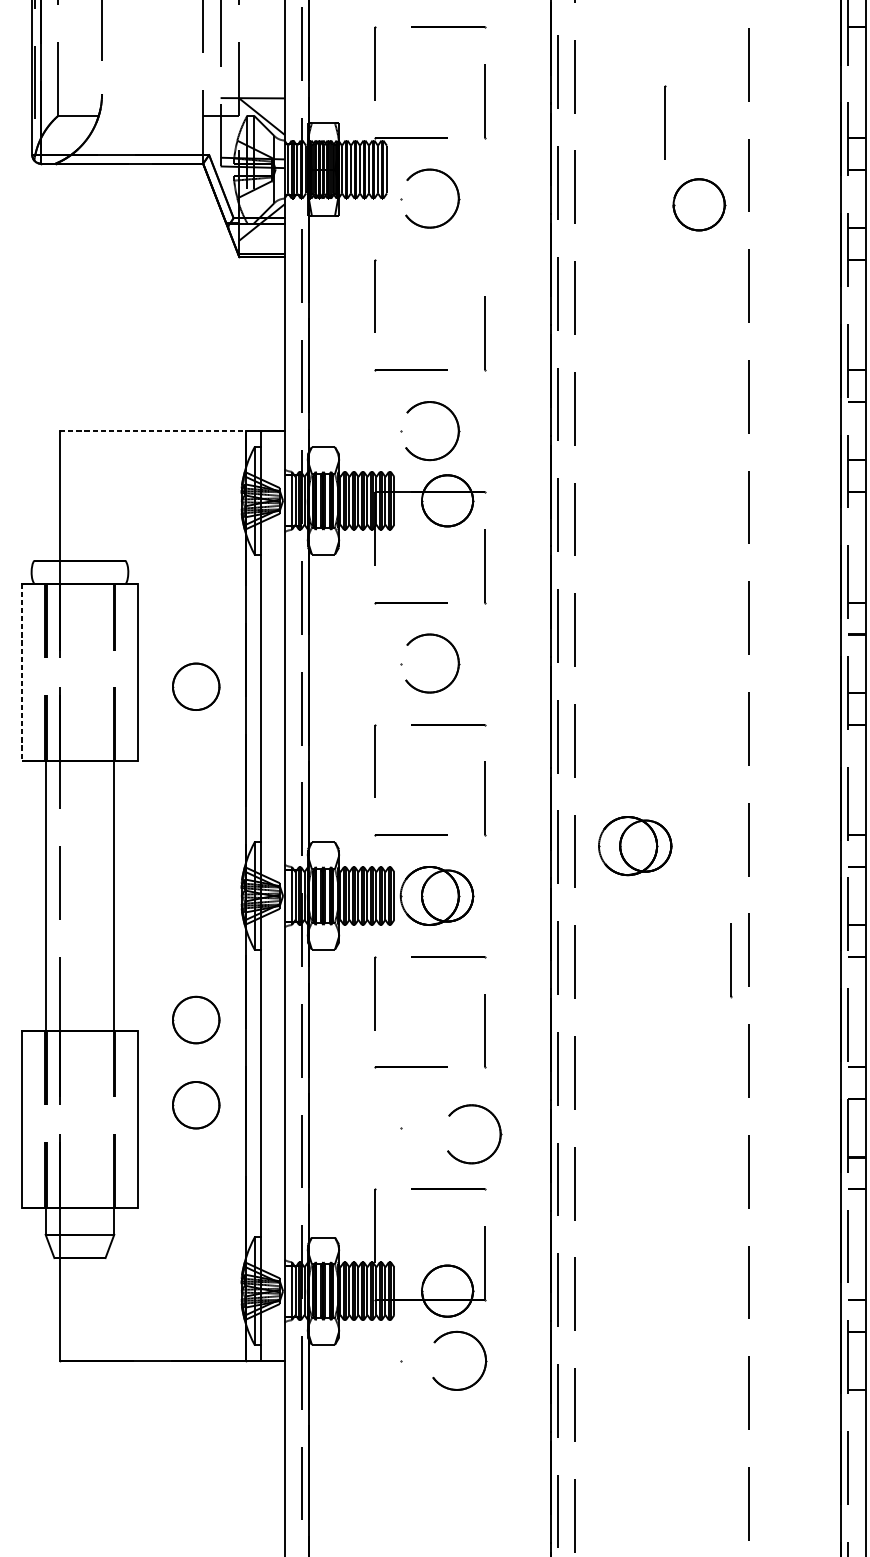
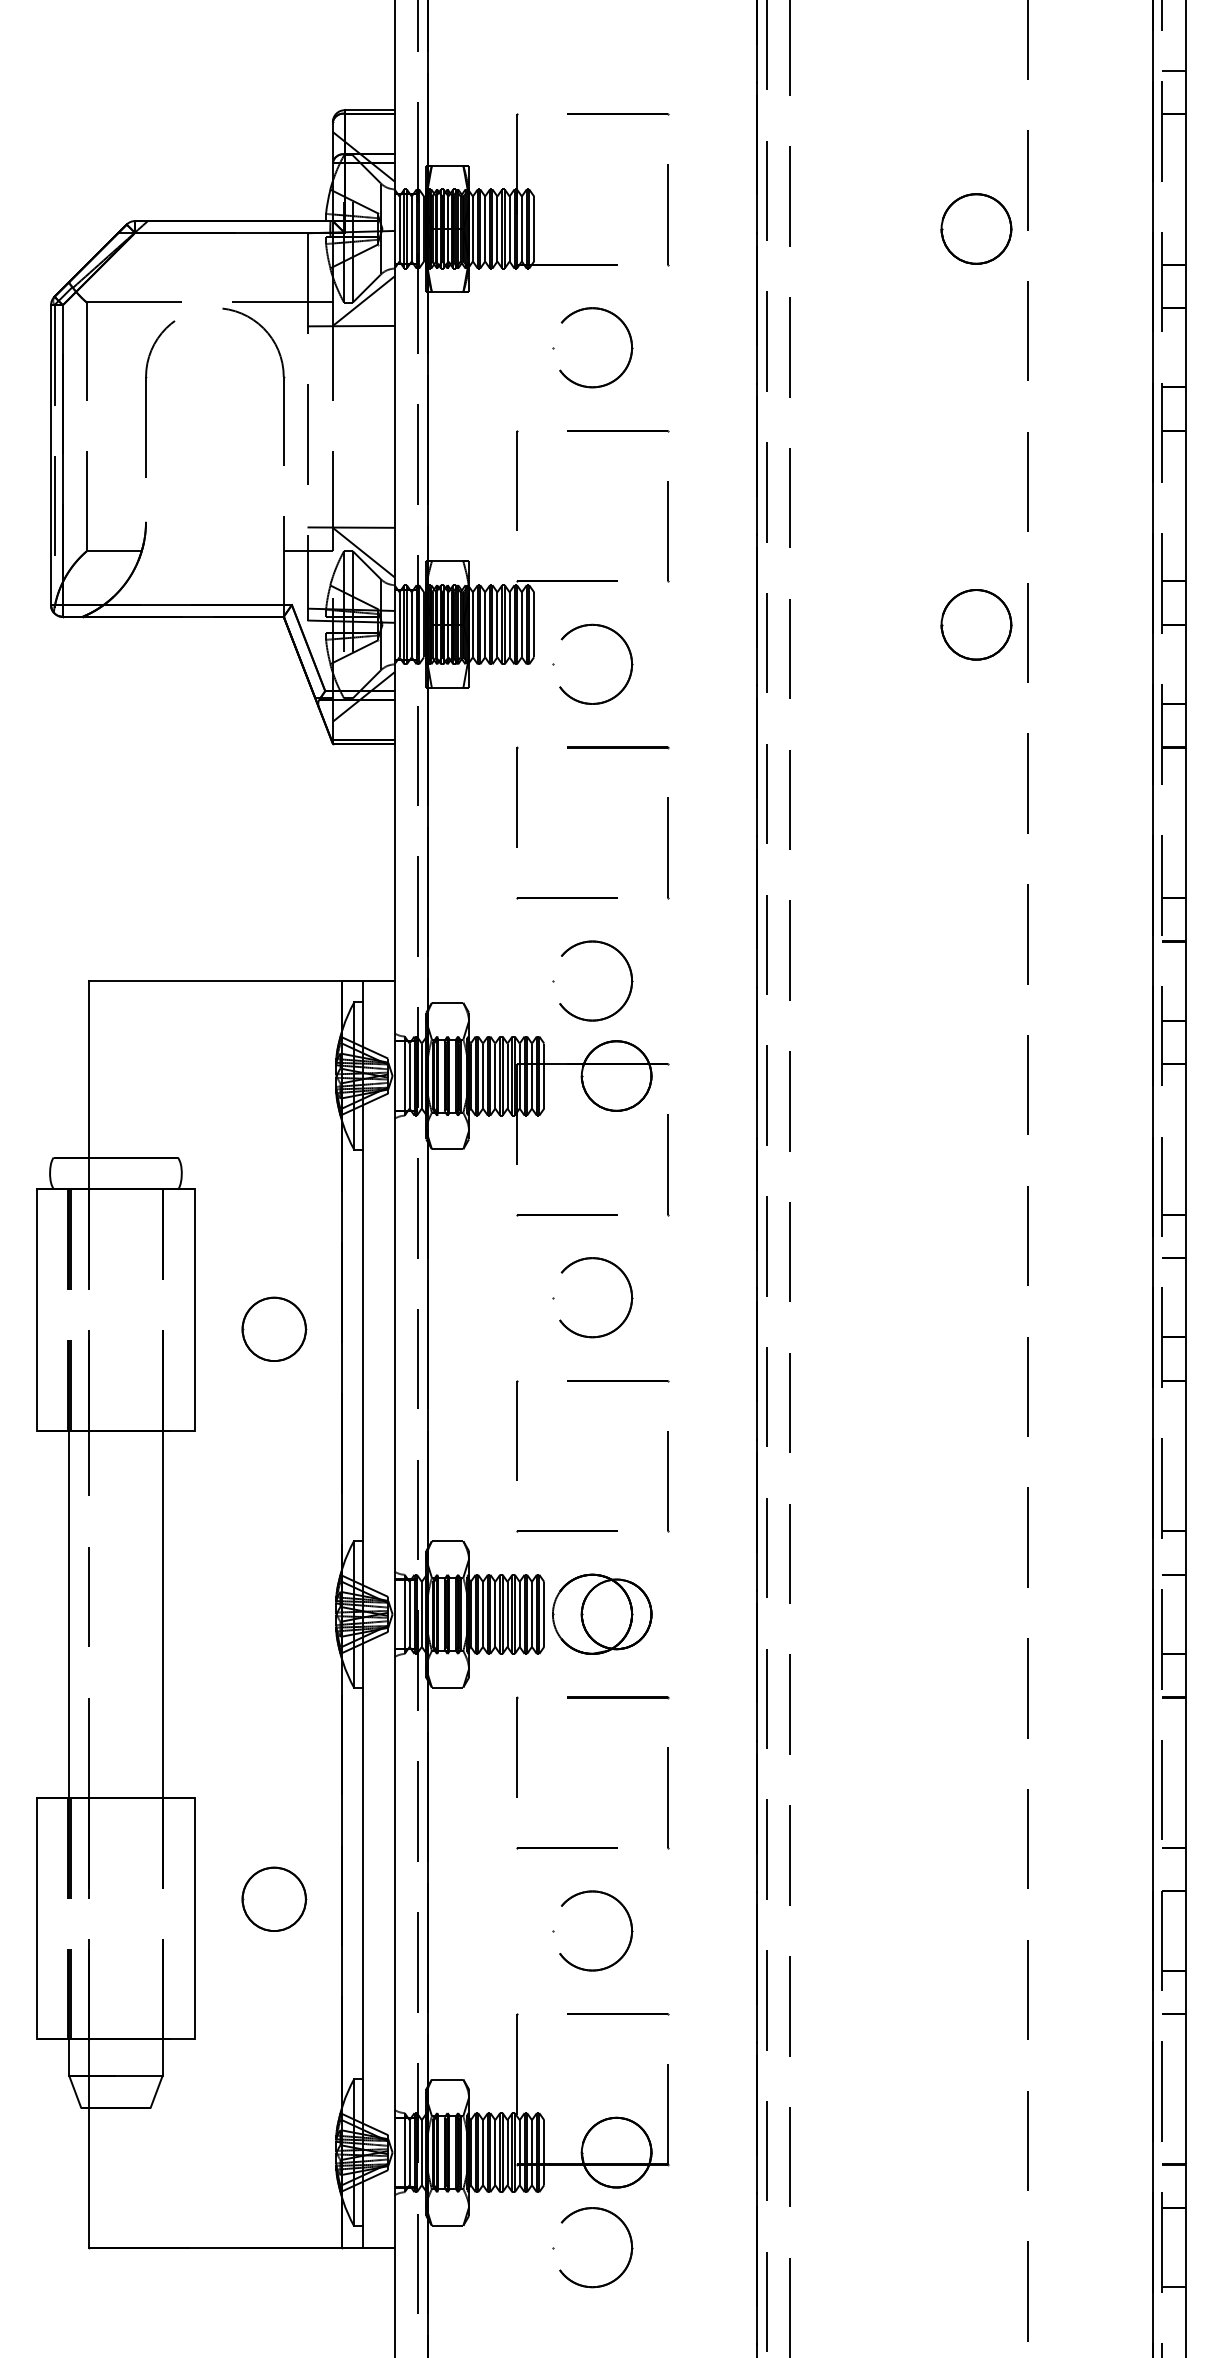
line: (664, 122) -> (912, 560), removed
part: (699, 204) -> (976, 624), moved
line: (448, 259) -> (618, 747), added
line: (153, 431) -> (215, 981), dashed -> solid
line: (21, 672) -> (36, 1310), dashed -> solid
part: (635, 845) -> (872, 1545), removed
line: (731, 959) -> (1003, 1701), removed
part: (196, 1019) -> (274, 1782), removed
part: (498, 1127) -> (629, 1921), moved
part: (484, 1357) -> (630, 2243), moved

